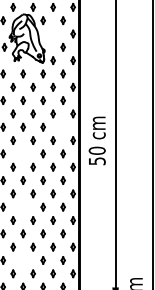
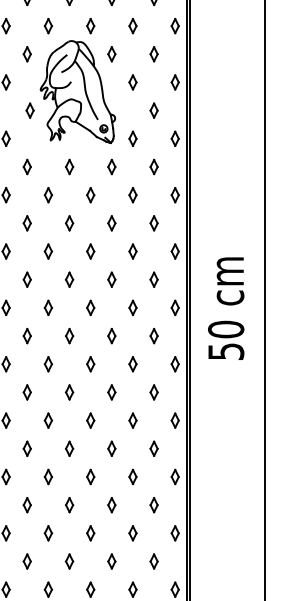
part: (52, 33) -> (131, 81), added
part: (62, 126) -> (152, 278), added
part: (22, 153) -> (68, 335), added
part: (22, 206) -> (68, 447), added
part: (22, 260) -> (68, 561), added

